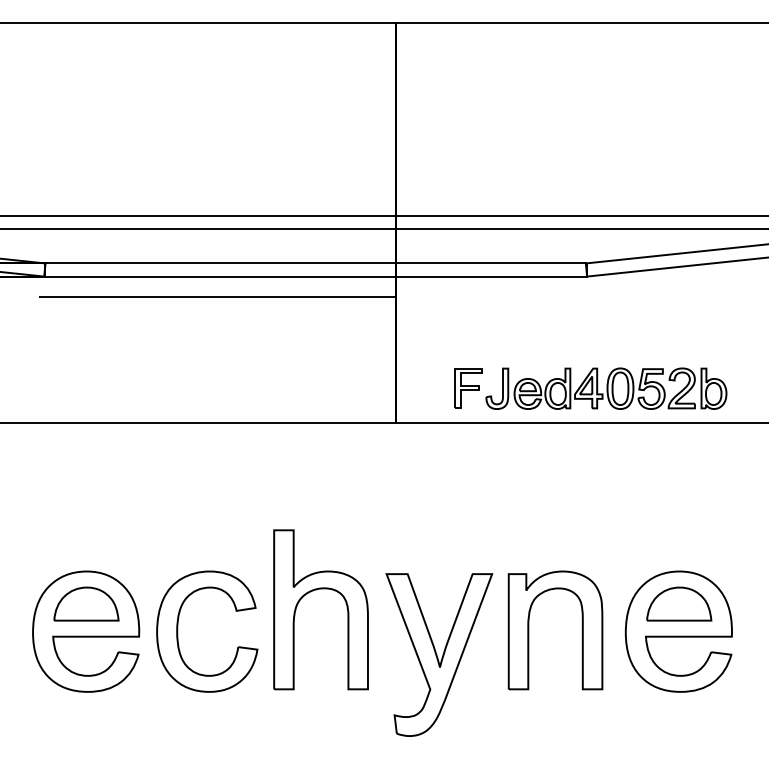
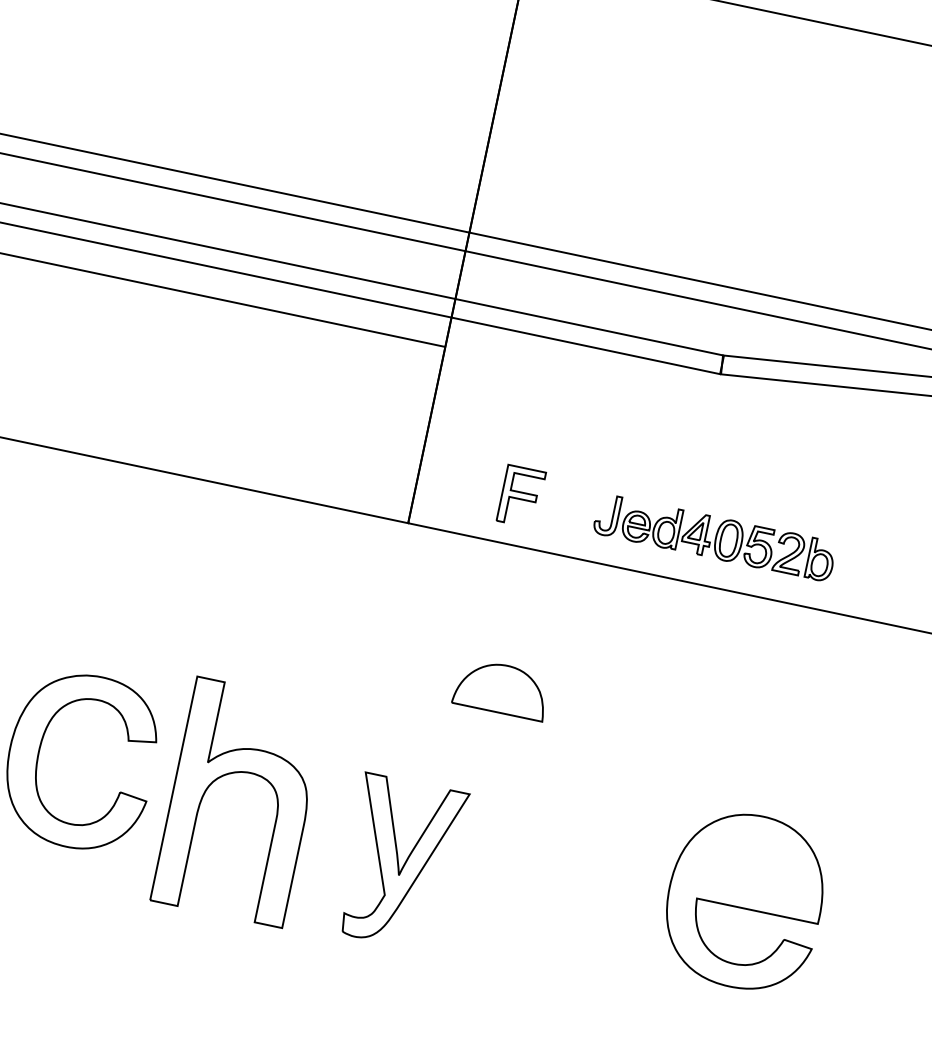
part: (606, 388) -> (715, 537), size x0.7
part: (313, 591) -> (234, 774), moved
part: (679, 603) -> (502, 688), moved
part: (529, 630) -> (534, 855), removed
part: (439, 654) -> (401, 862), size x0.7

